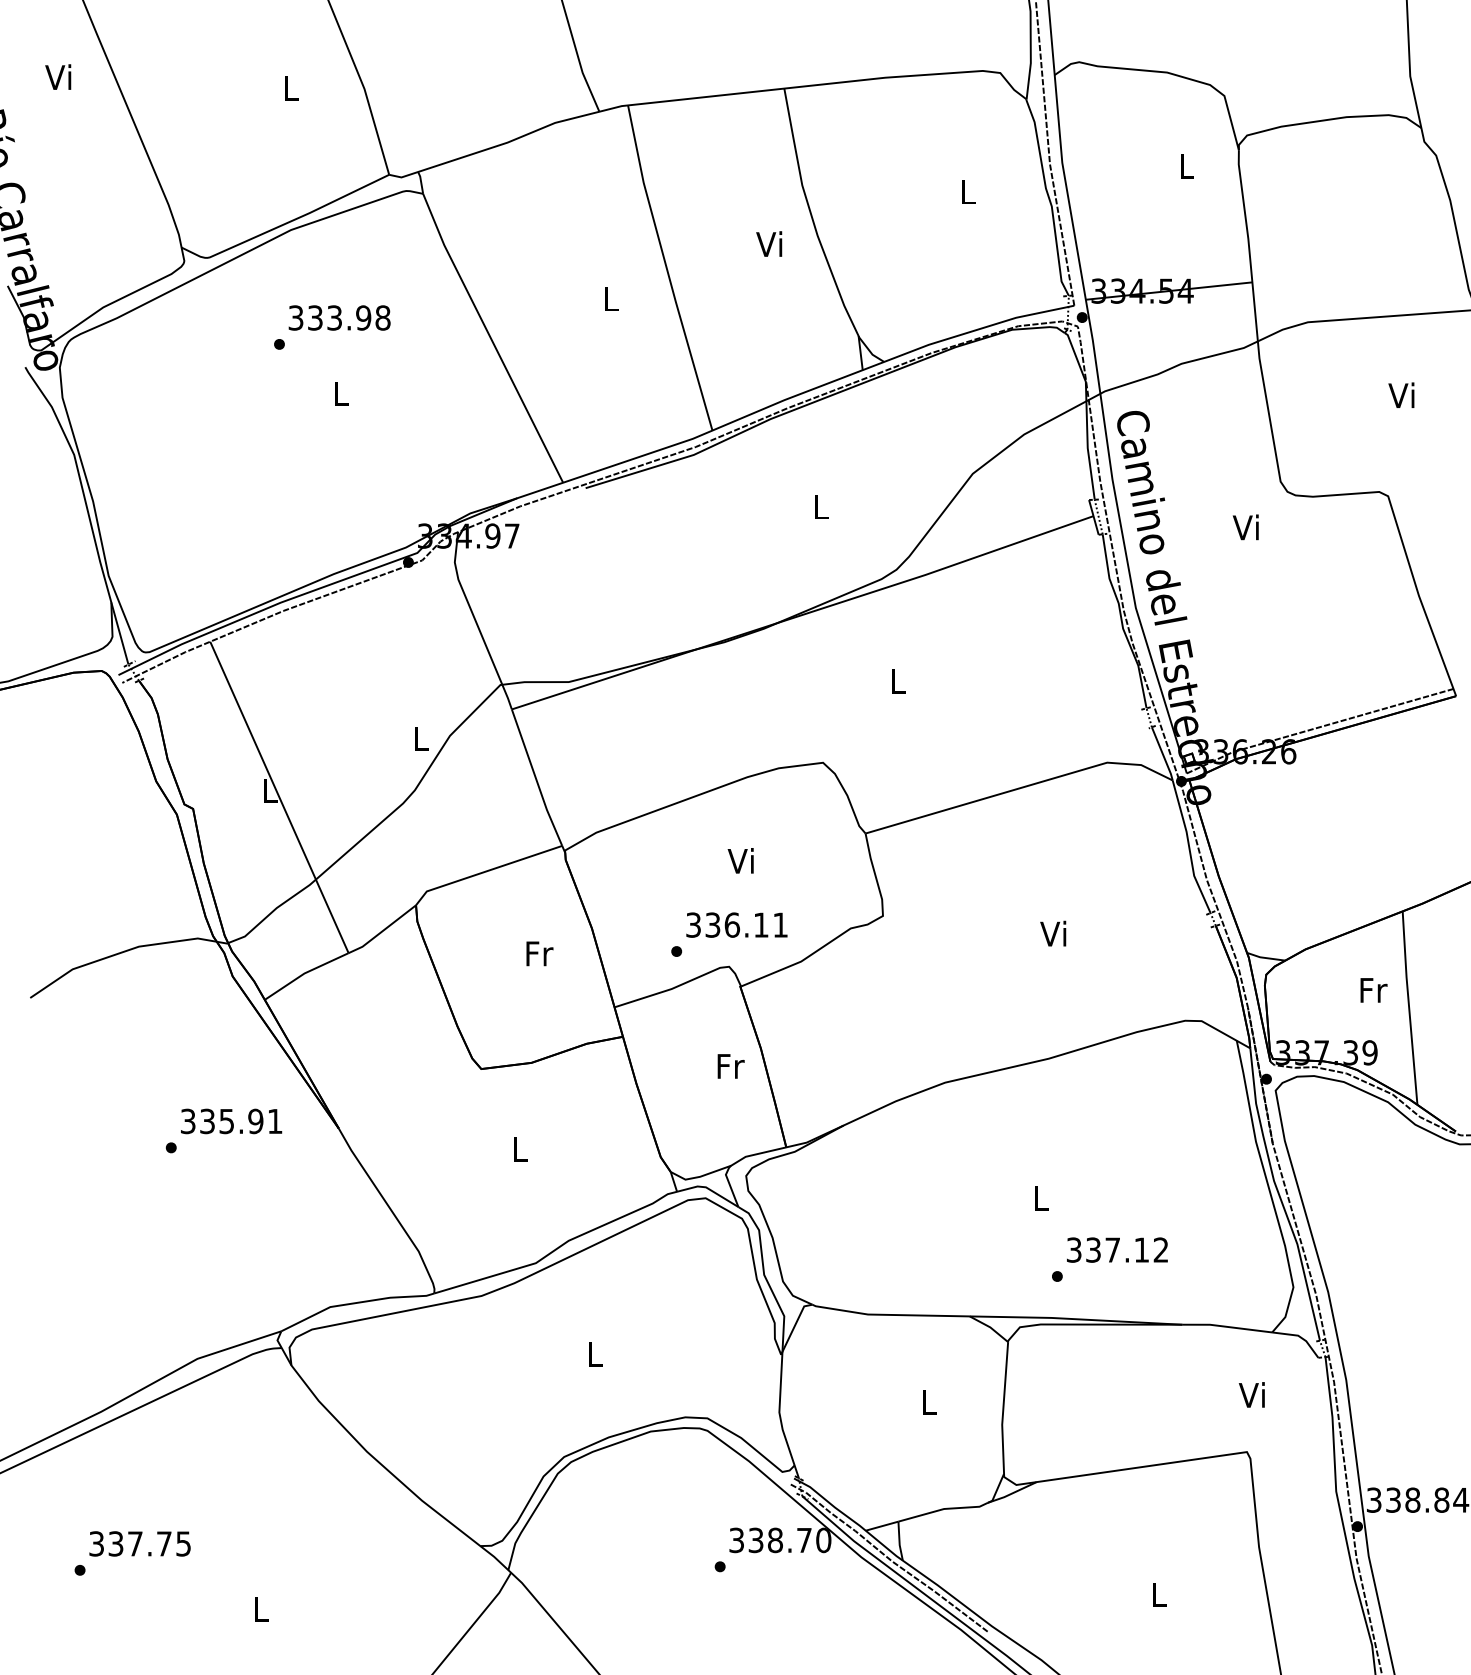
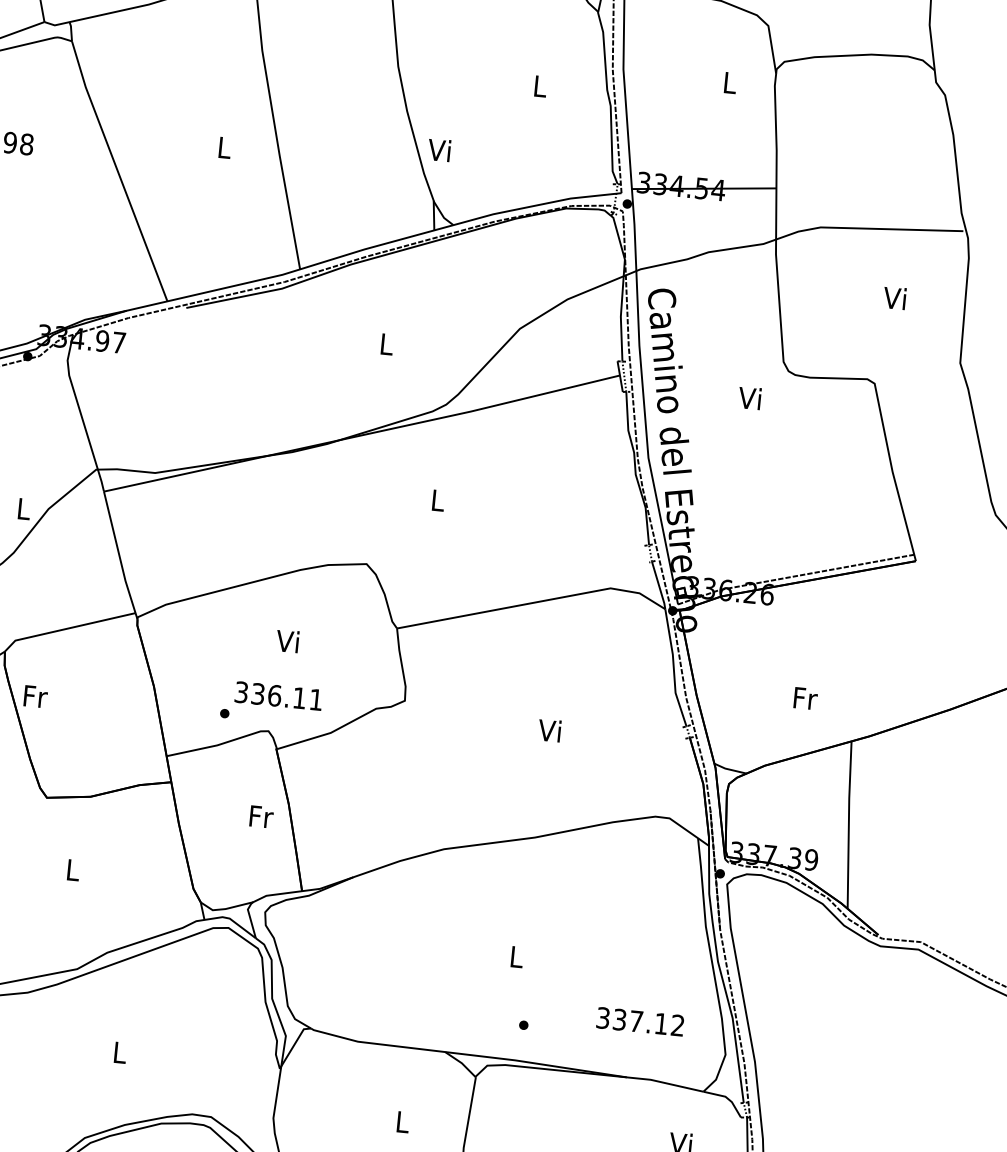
text: (769, 243) -> (439, 149), moved
text: (539, 953) -> (35, 696), moved
text: (1373, 990) -> (805, 698), moved
text: (1117, 1249) -> (640, 1021), moved

